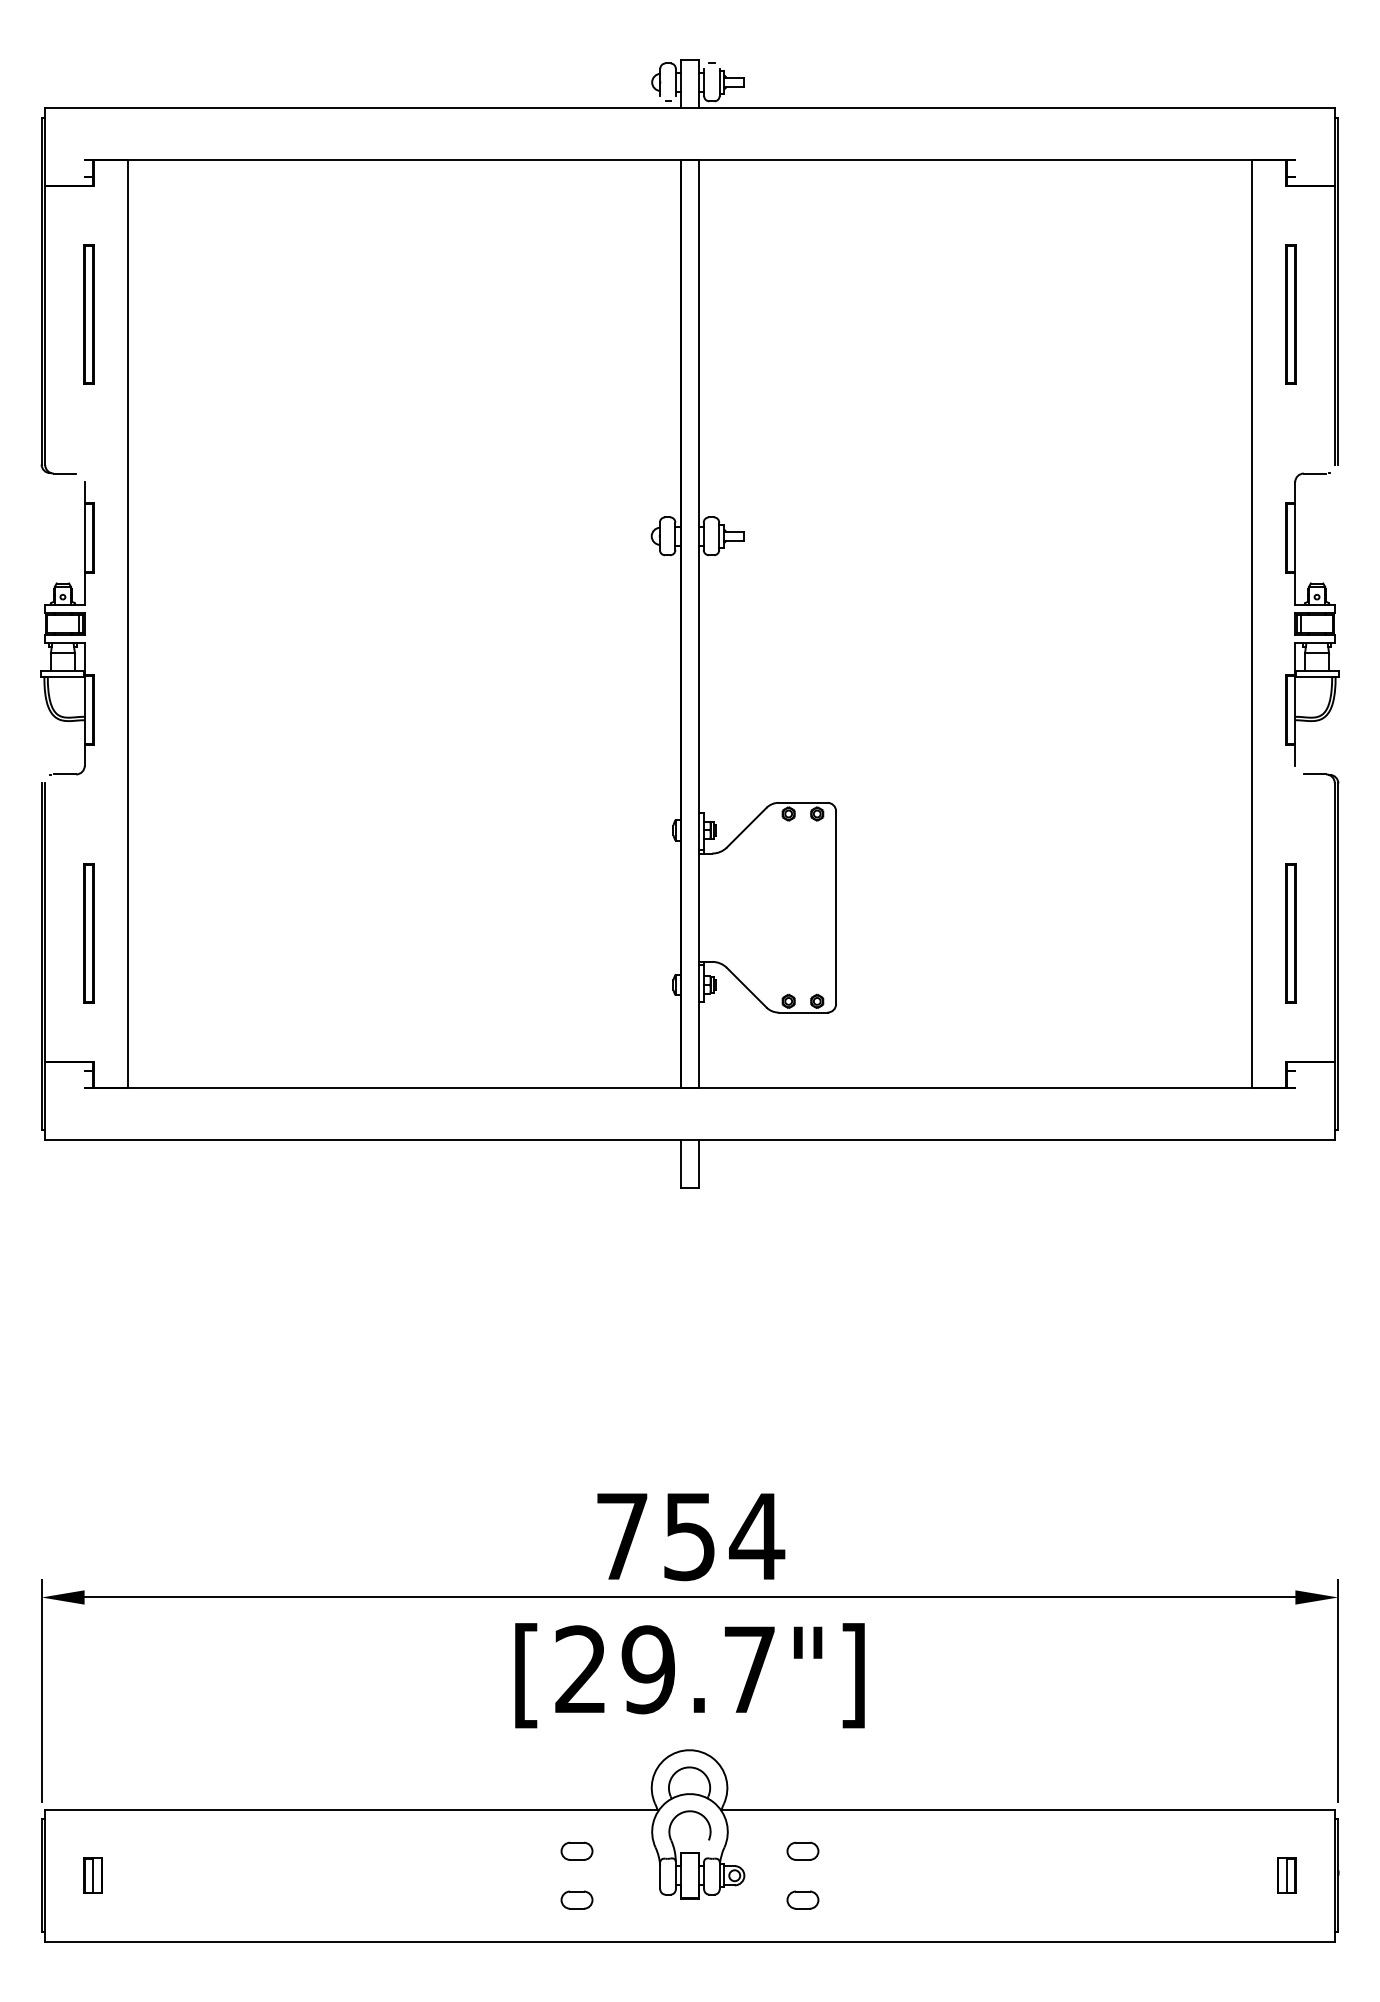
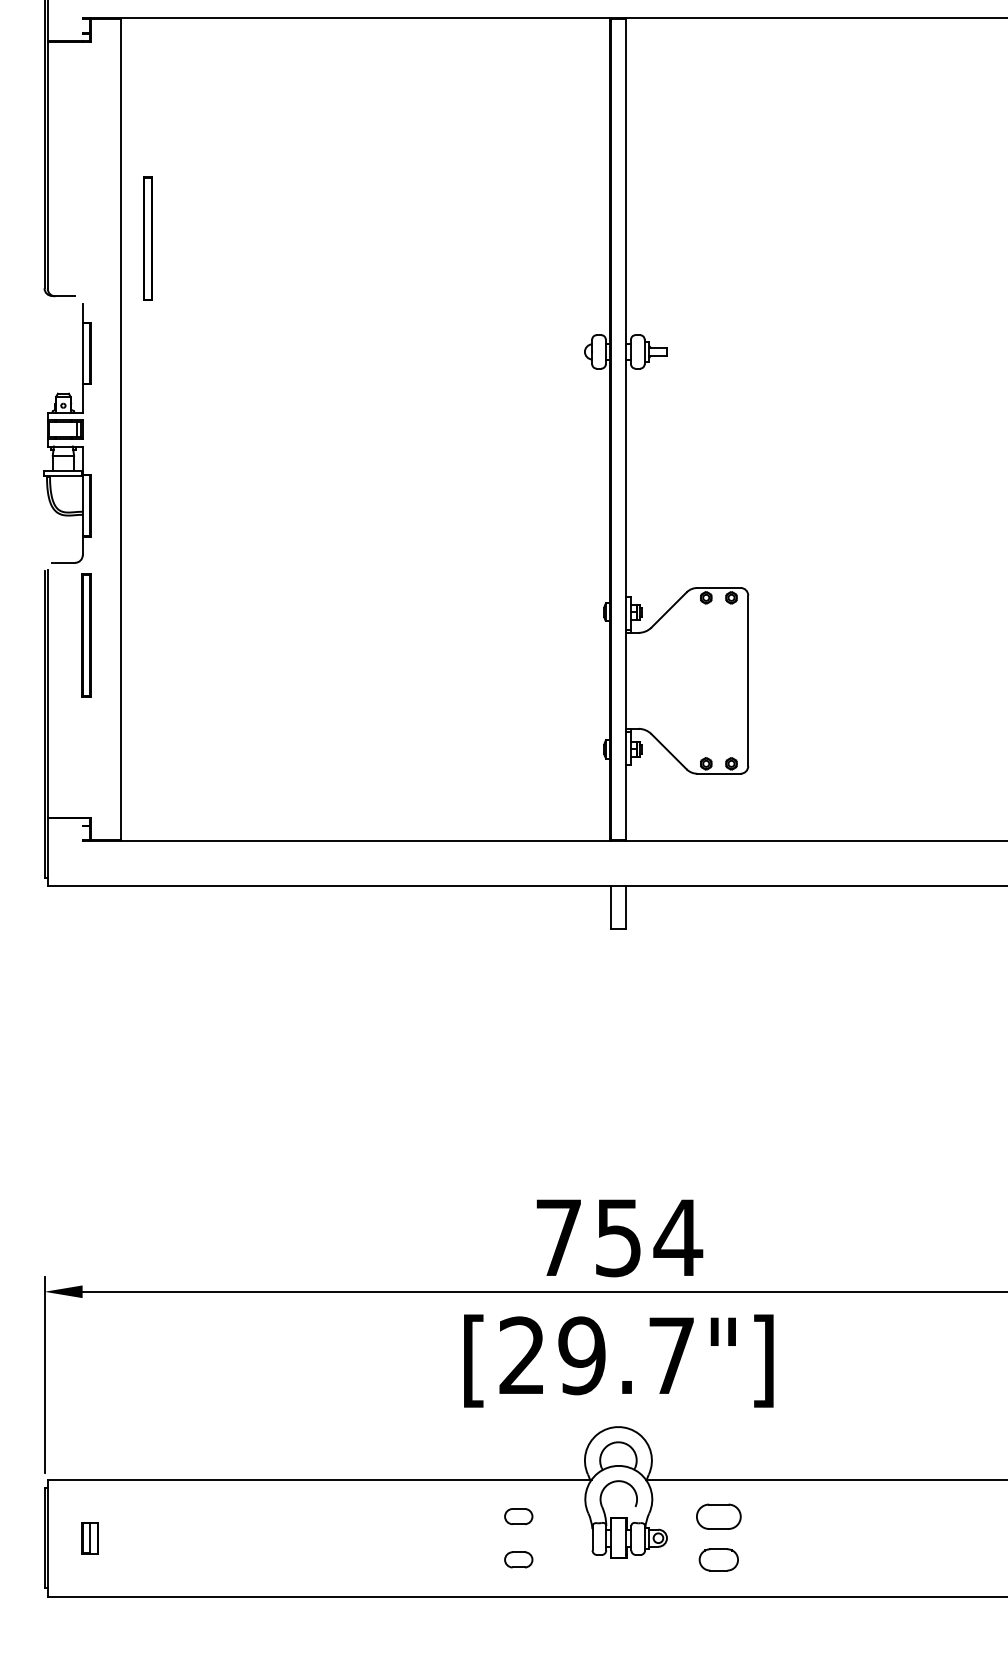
part: (88, 314) -> (147, 238), moved
part: (88, 933) -> (86, 635), moved
part: (802, 1850) -> (718, 1515), size x1.6
part: (802, 1899) -> (718, 1559), size x1.4

